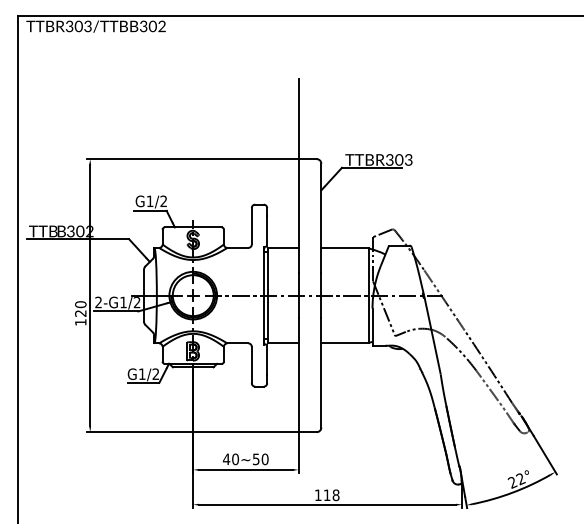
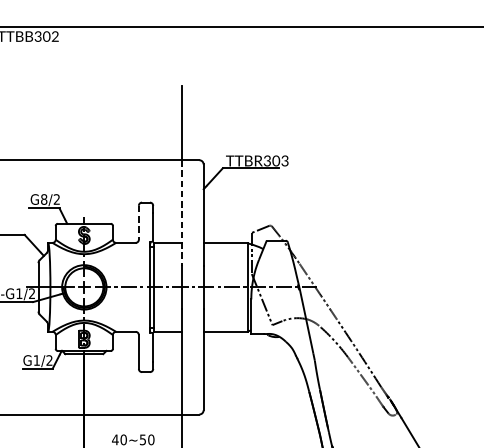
text: (149, 201) -> (43, 199), G1/2 -> G8/2
line: (298, 216) -> (182, 213), solid -> dashed
line: (251, 226) -> (138, 222), solid -> dashed

